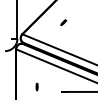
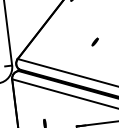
part: (63, 22) -> (94, 41), moved

